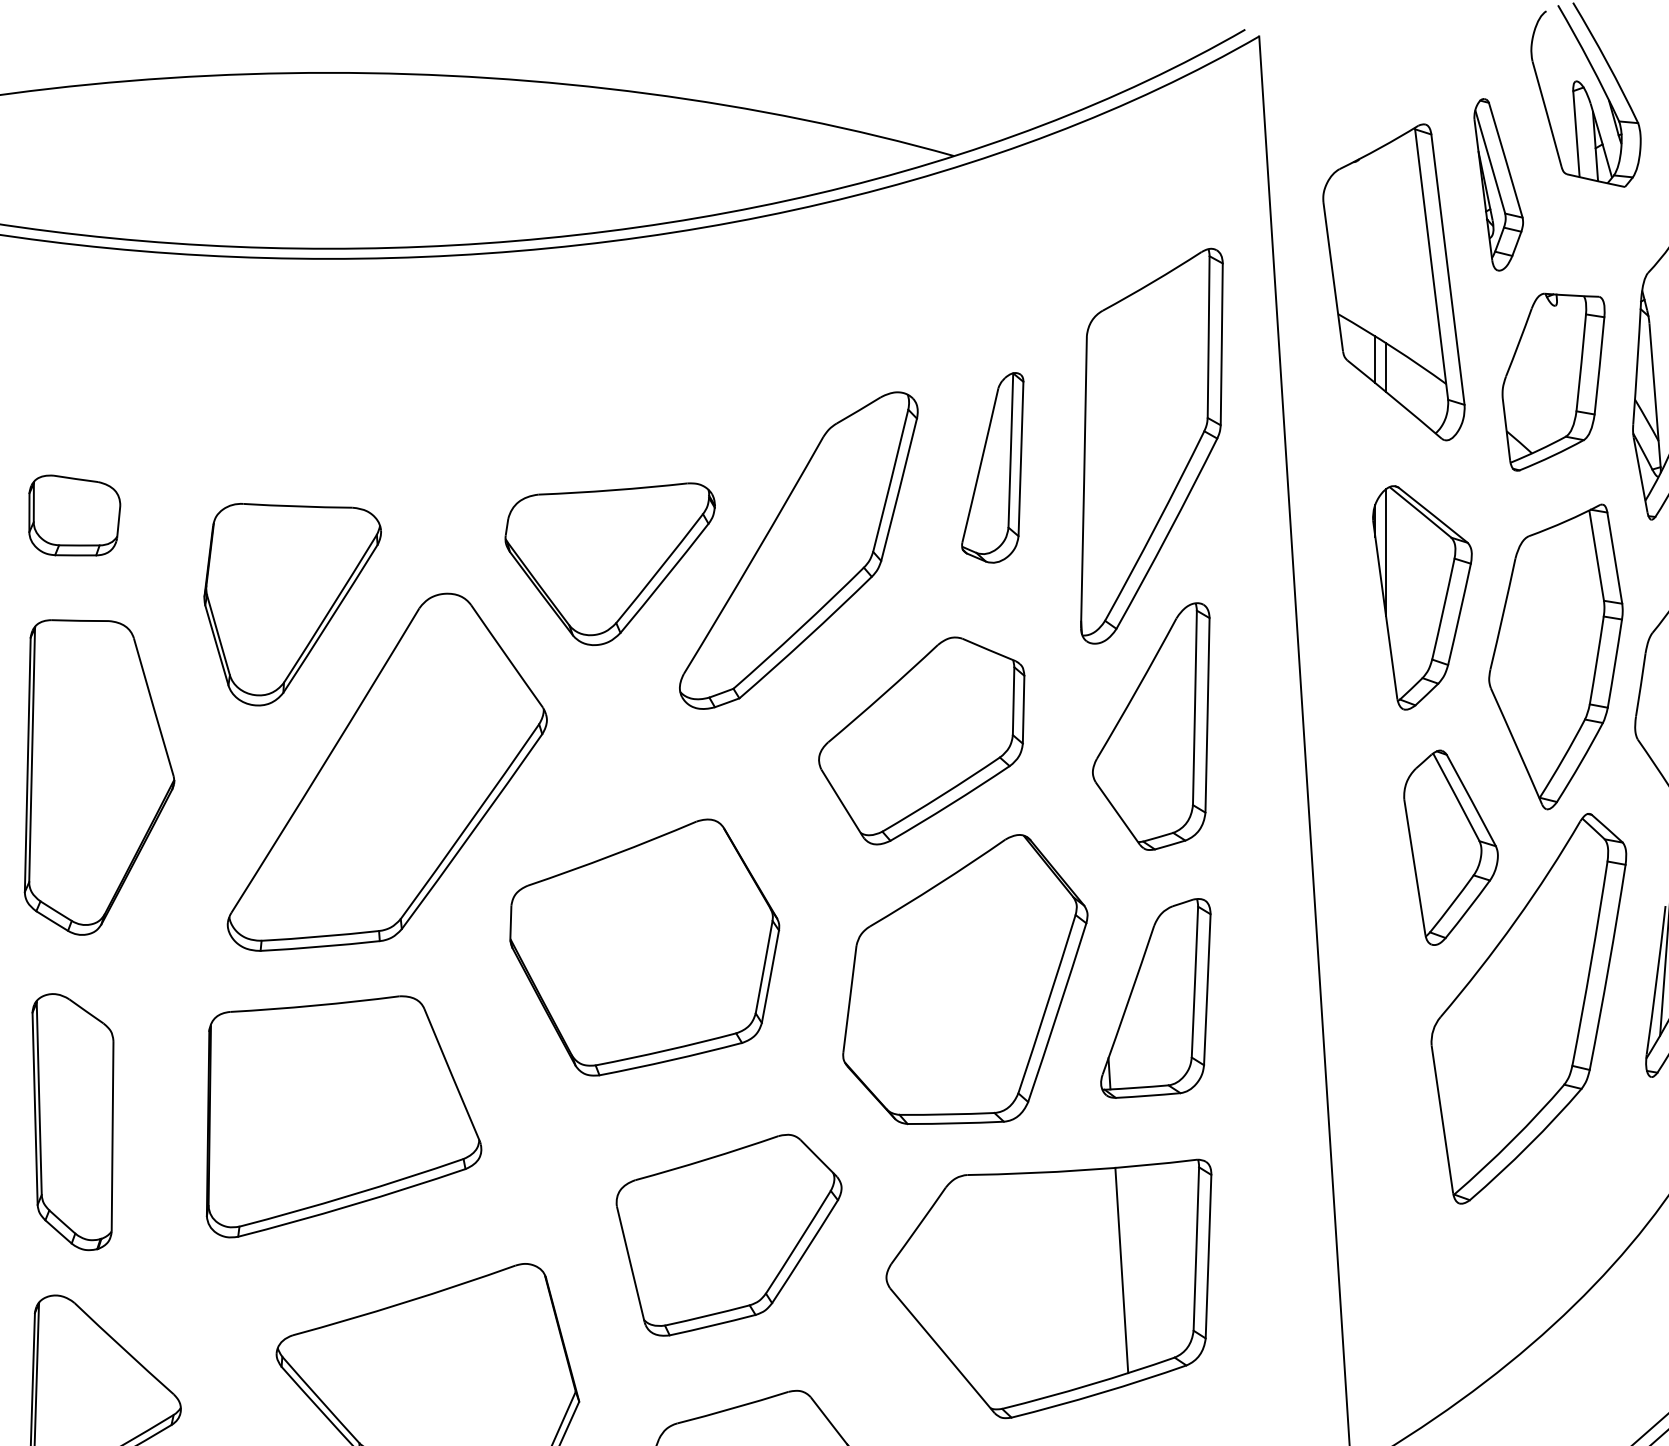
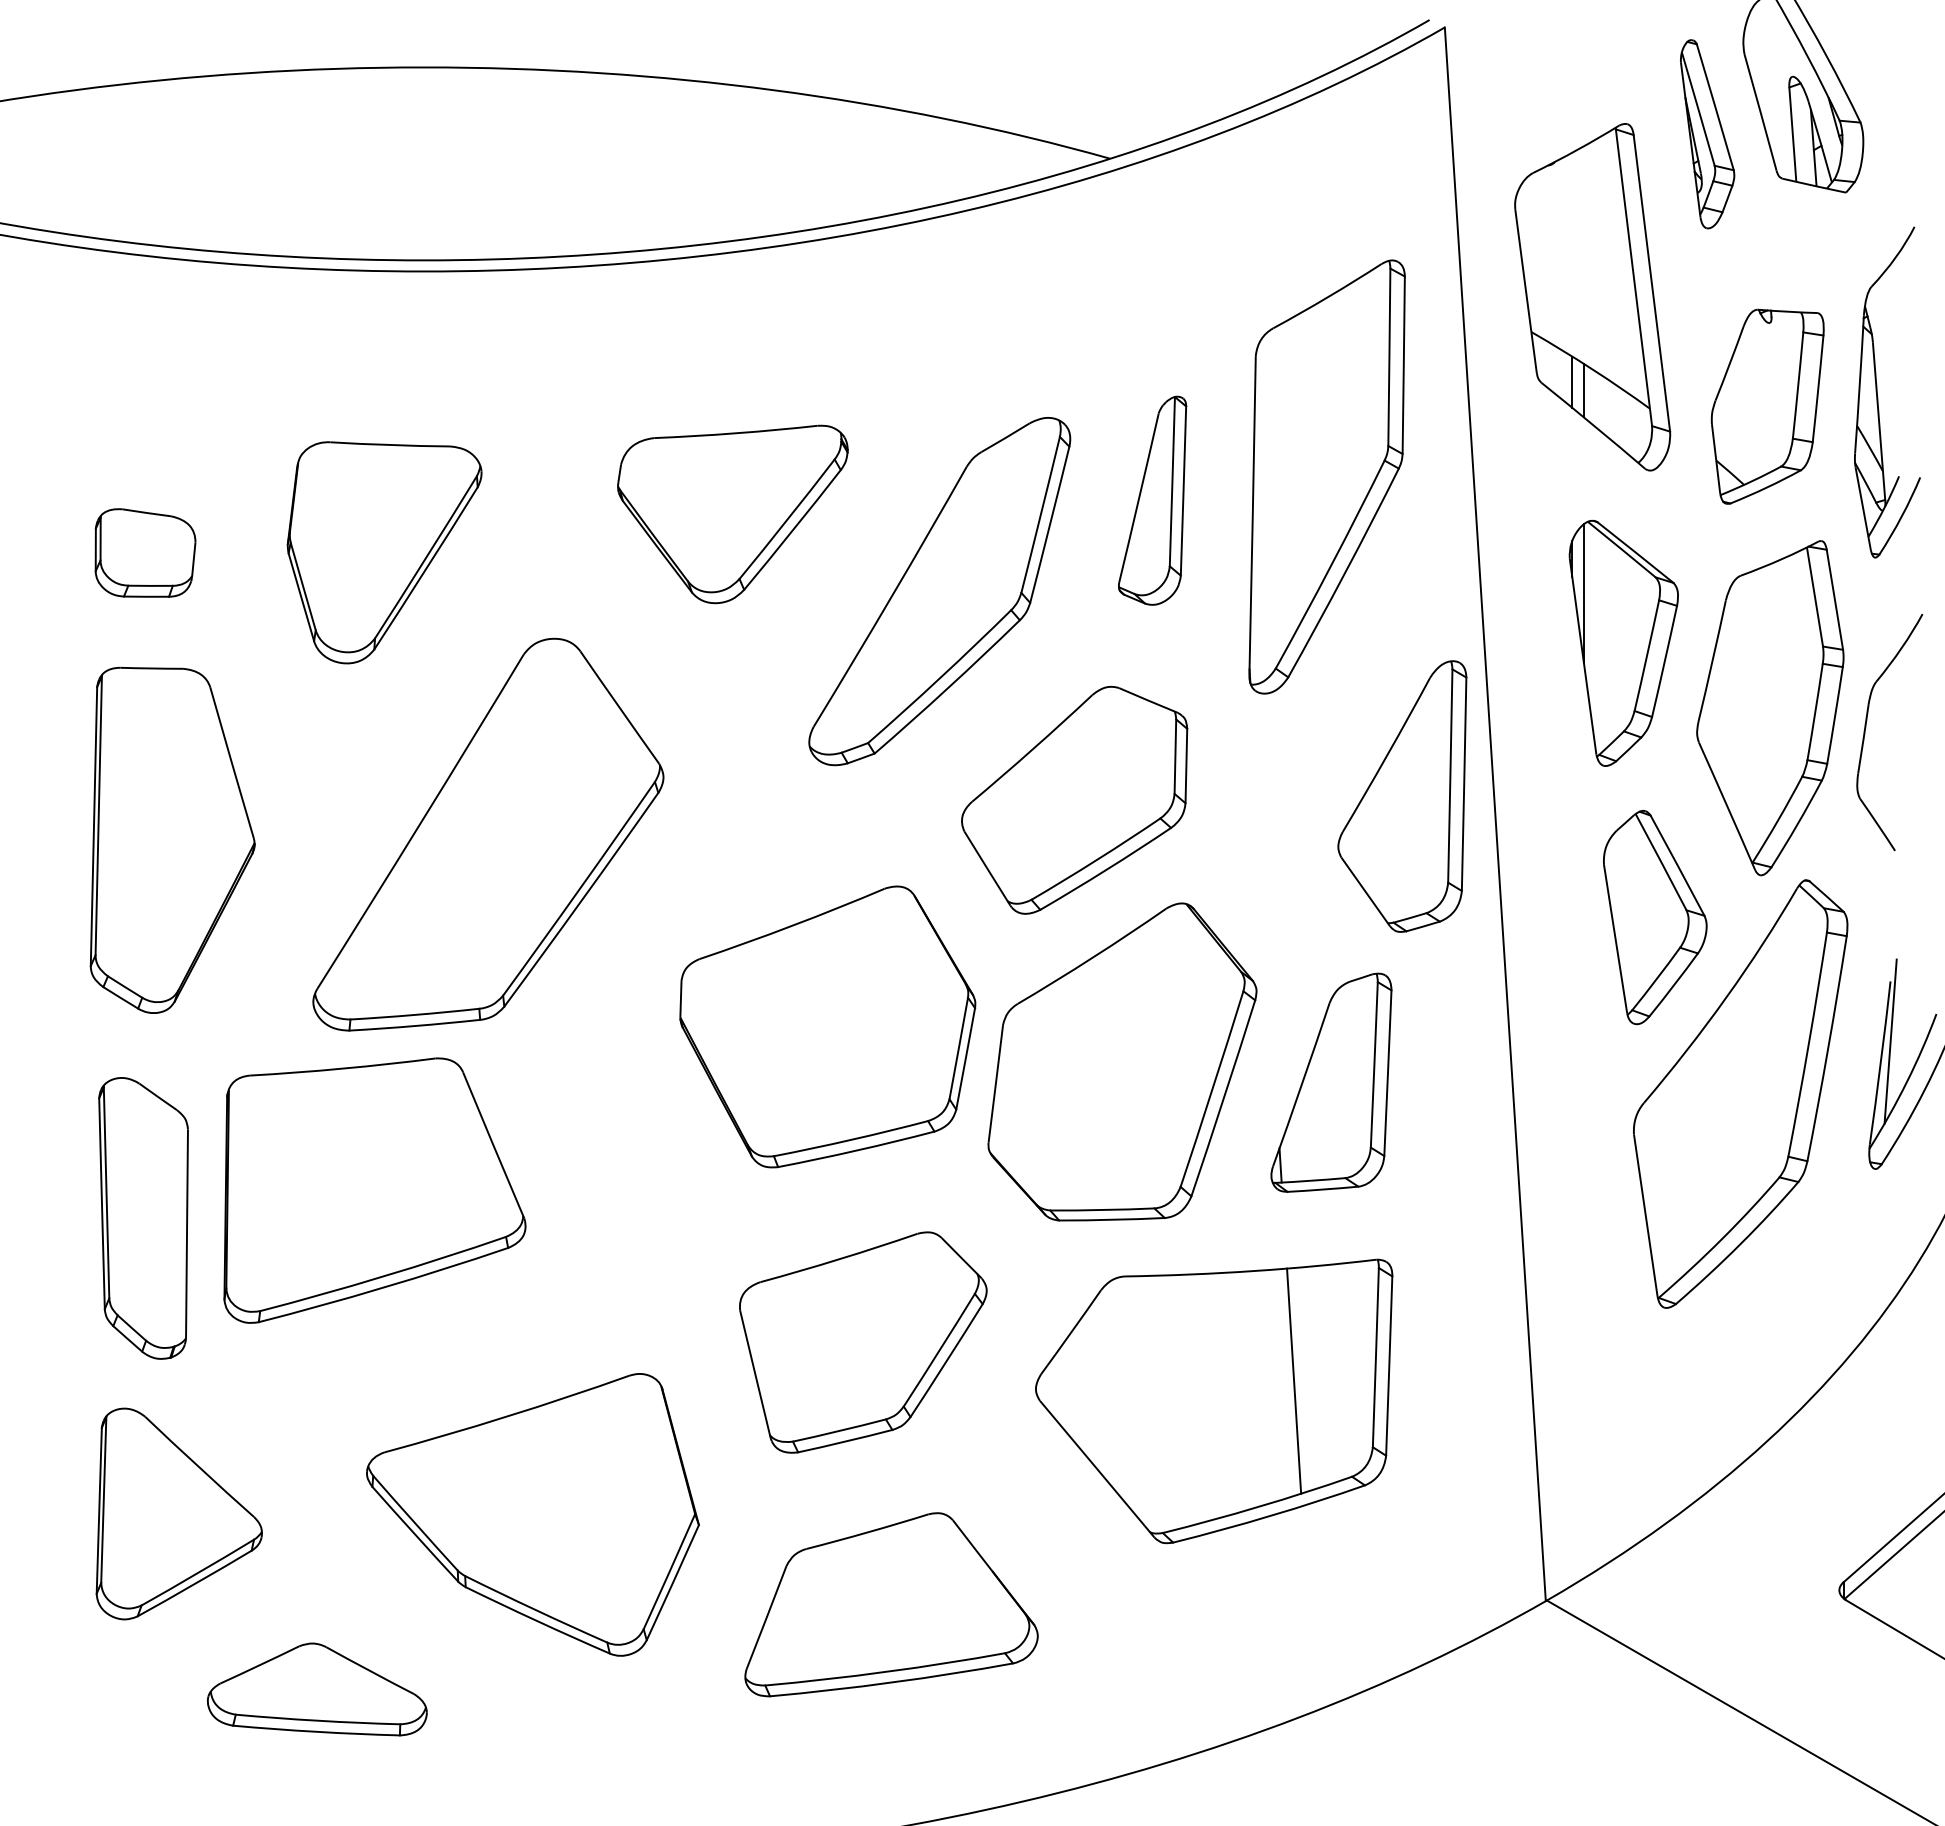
part: (1498, 185) -> (1707, 134), moved
part: (609, 564) -> (732, 514), moved
part: (292, 604) -> (384, 552), moved
part: (1151, 726) -> (1402, 796), moved
part: (644, 947) -> (827, 1026), moved
part: (343, 1116) -> (374, 1190), moved

